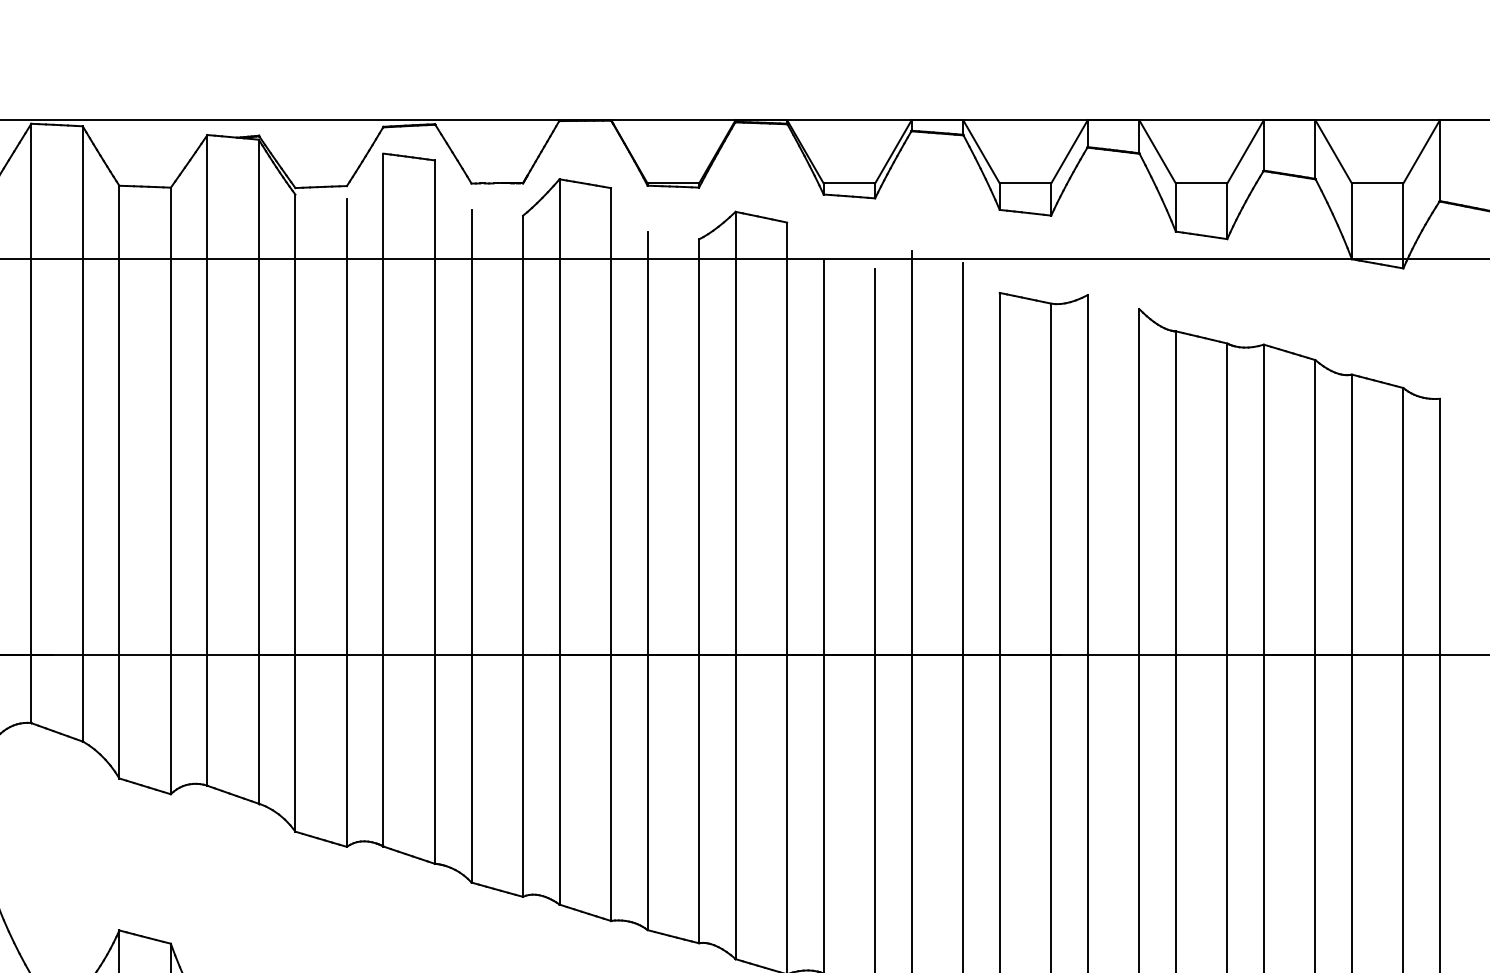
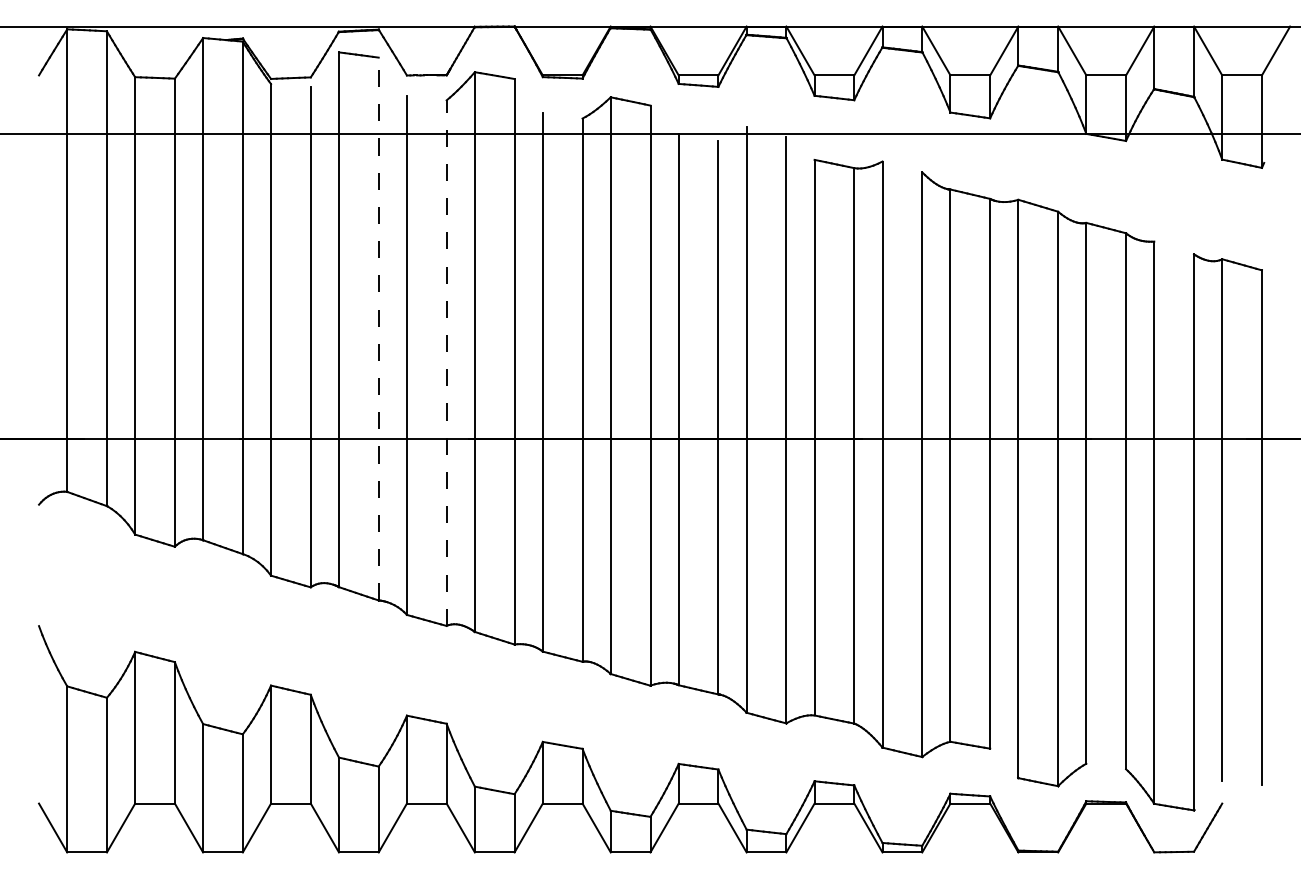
line: (434, 511) -> (378, 328), solid -> dashed
line: (522, 556) -> (446, 363), solid -> dashed

